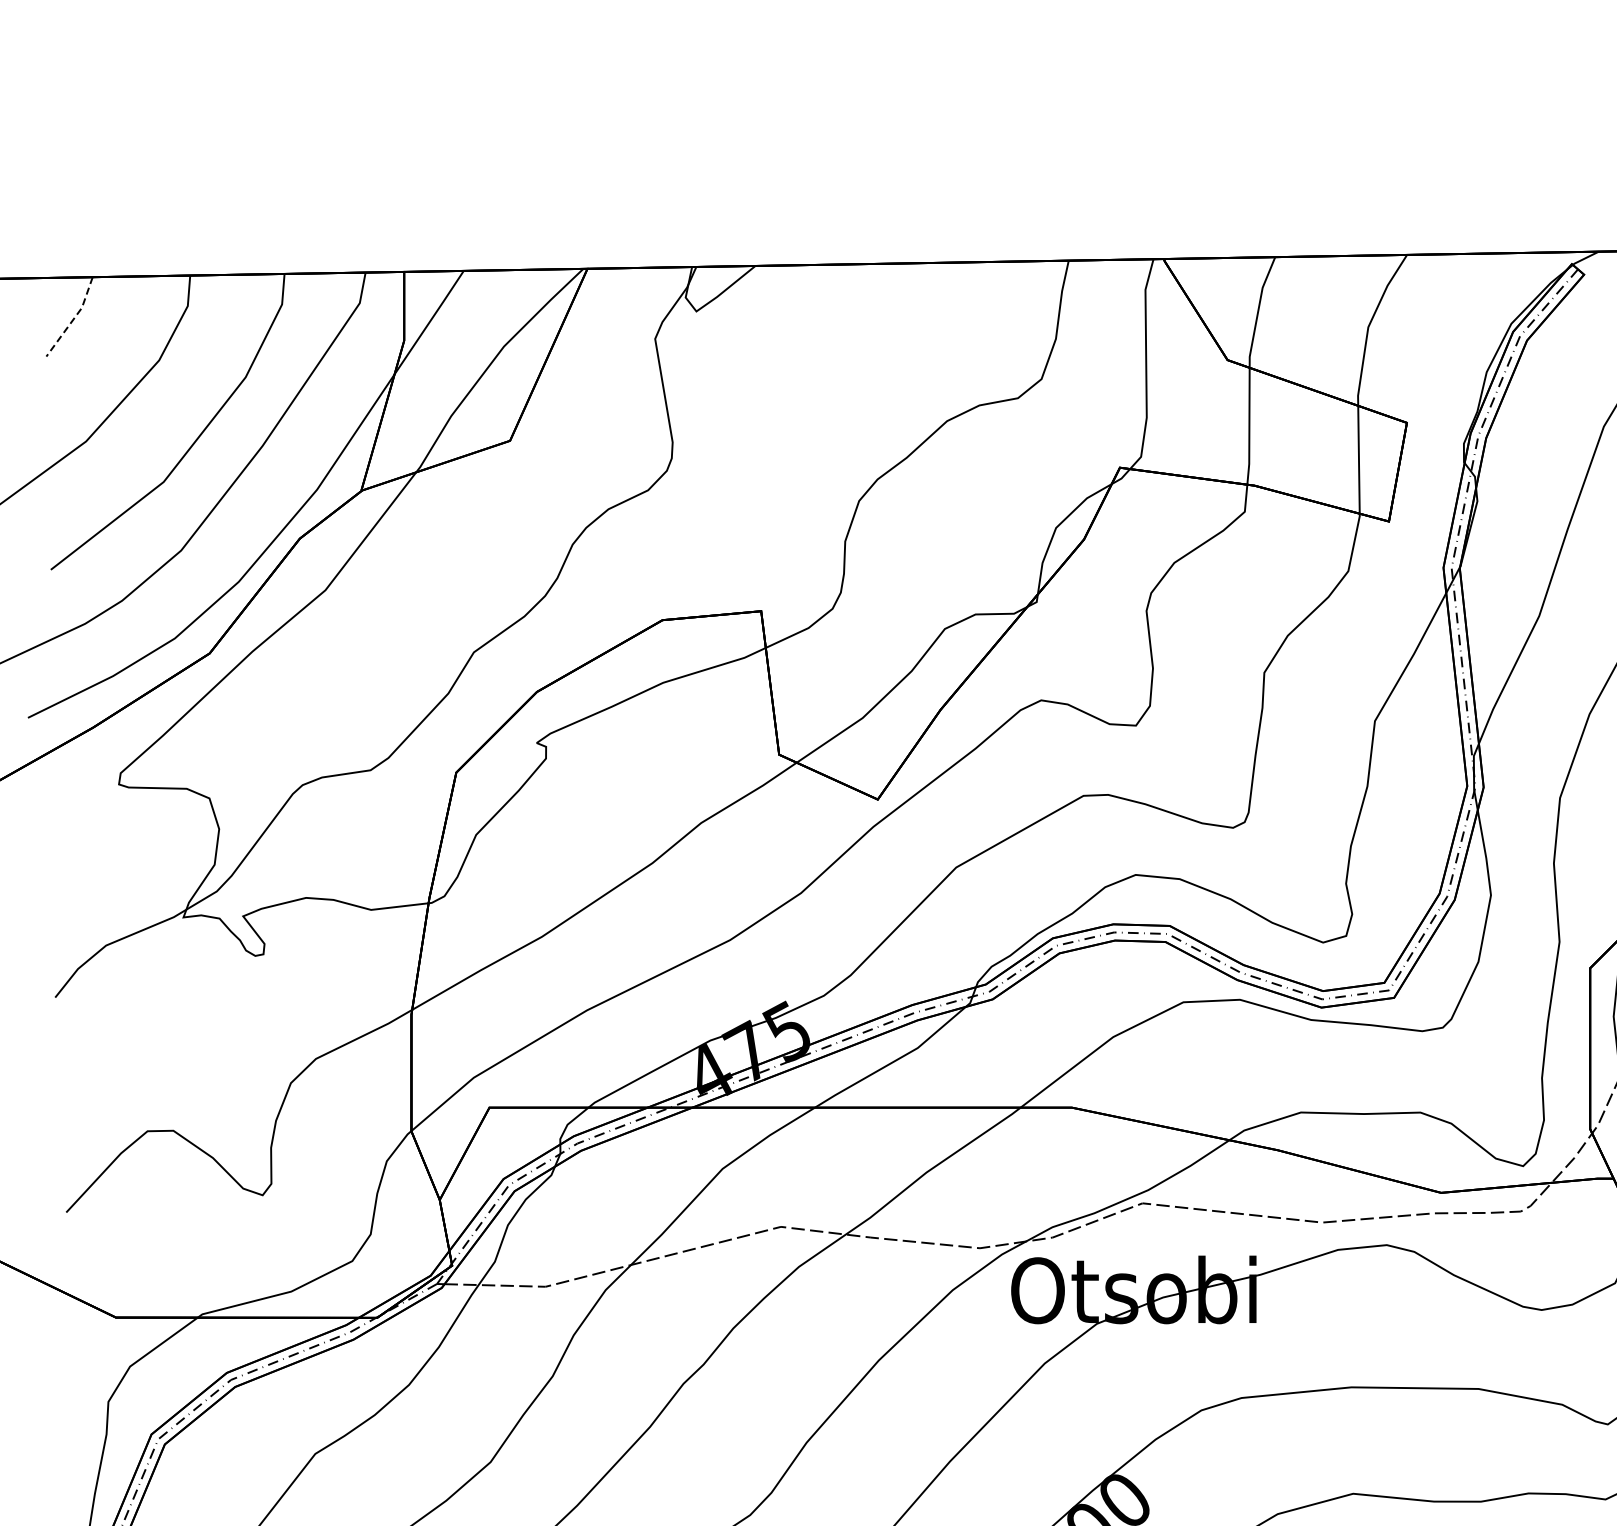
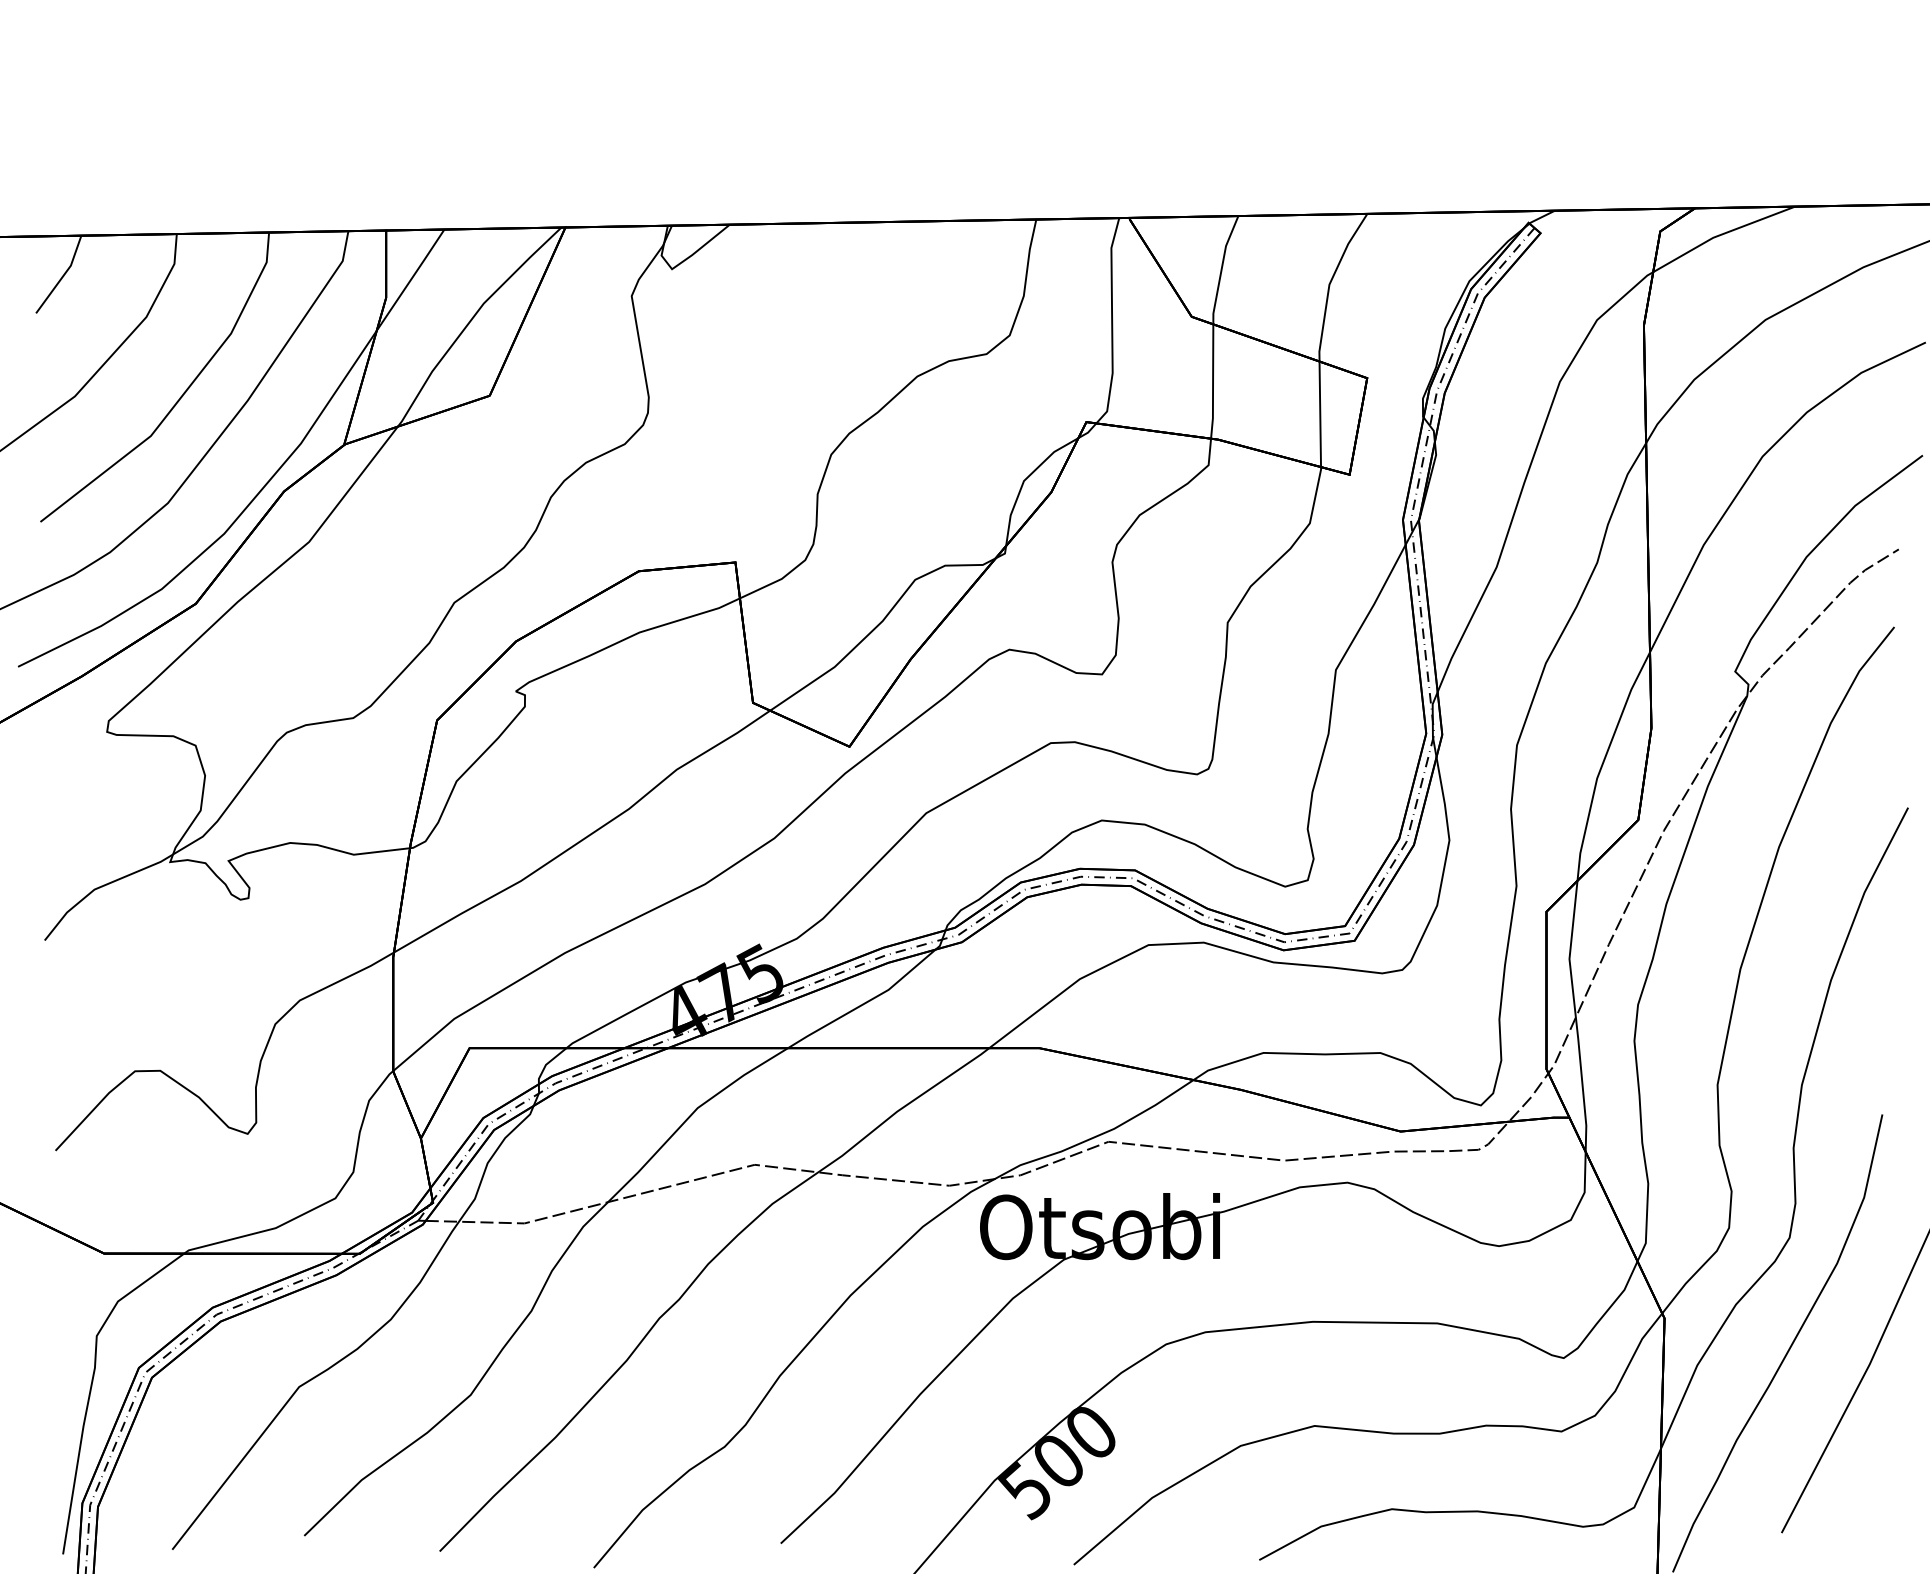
line: (73, 318) -> (62, 276), dashed -> solid

